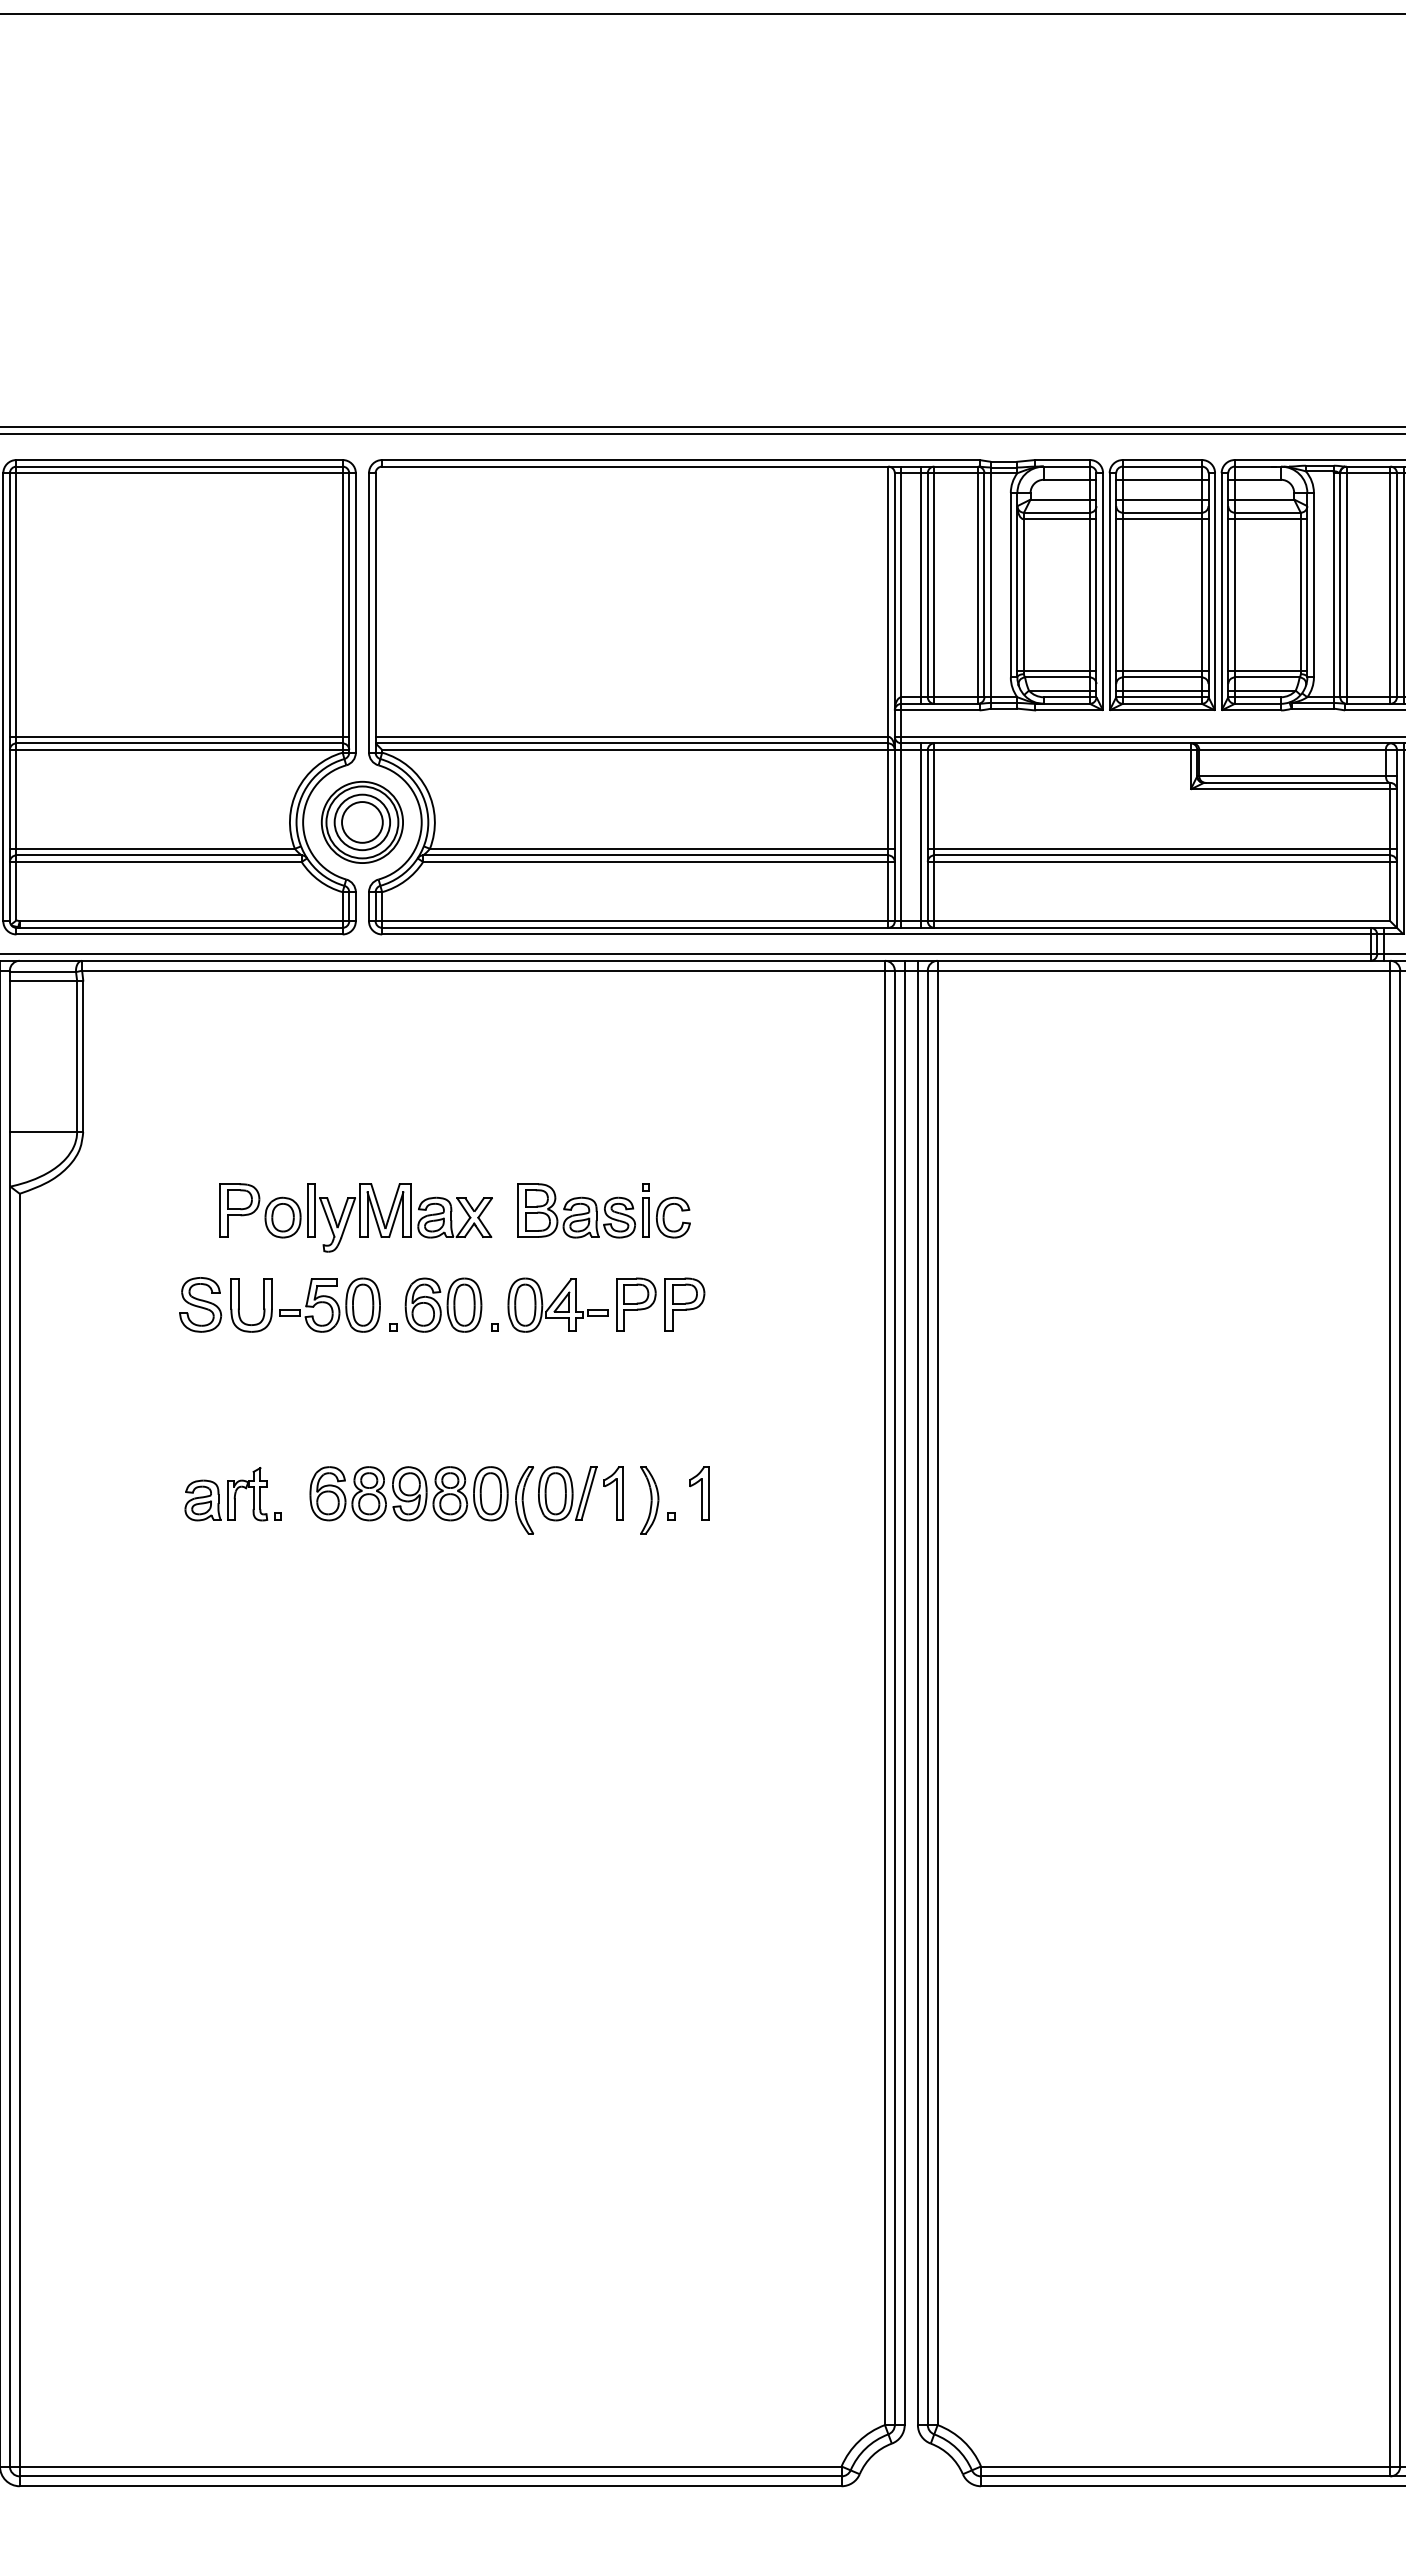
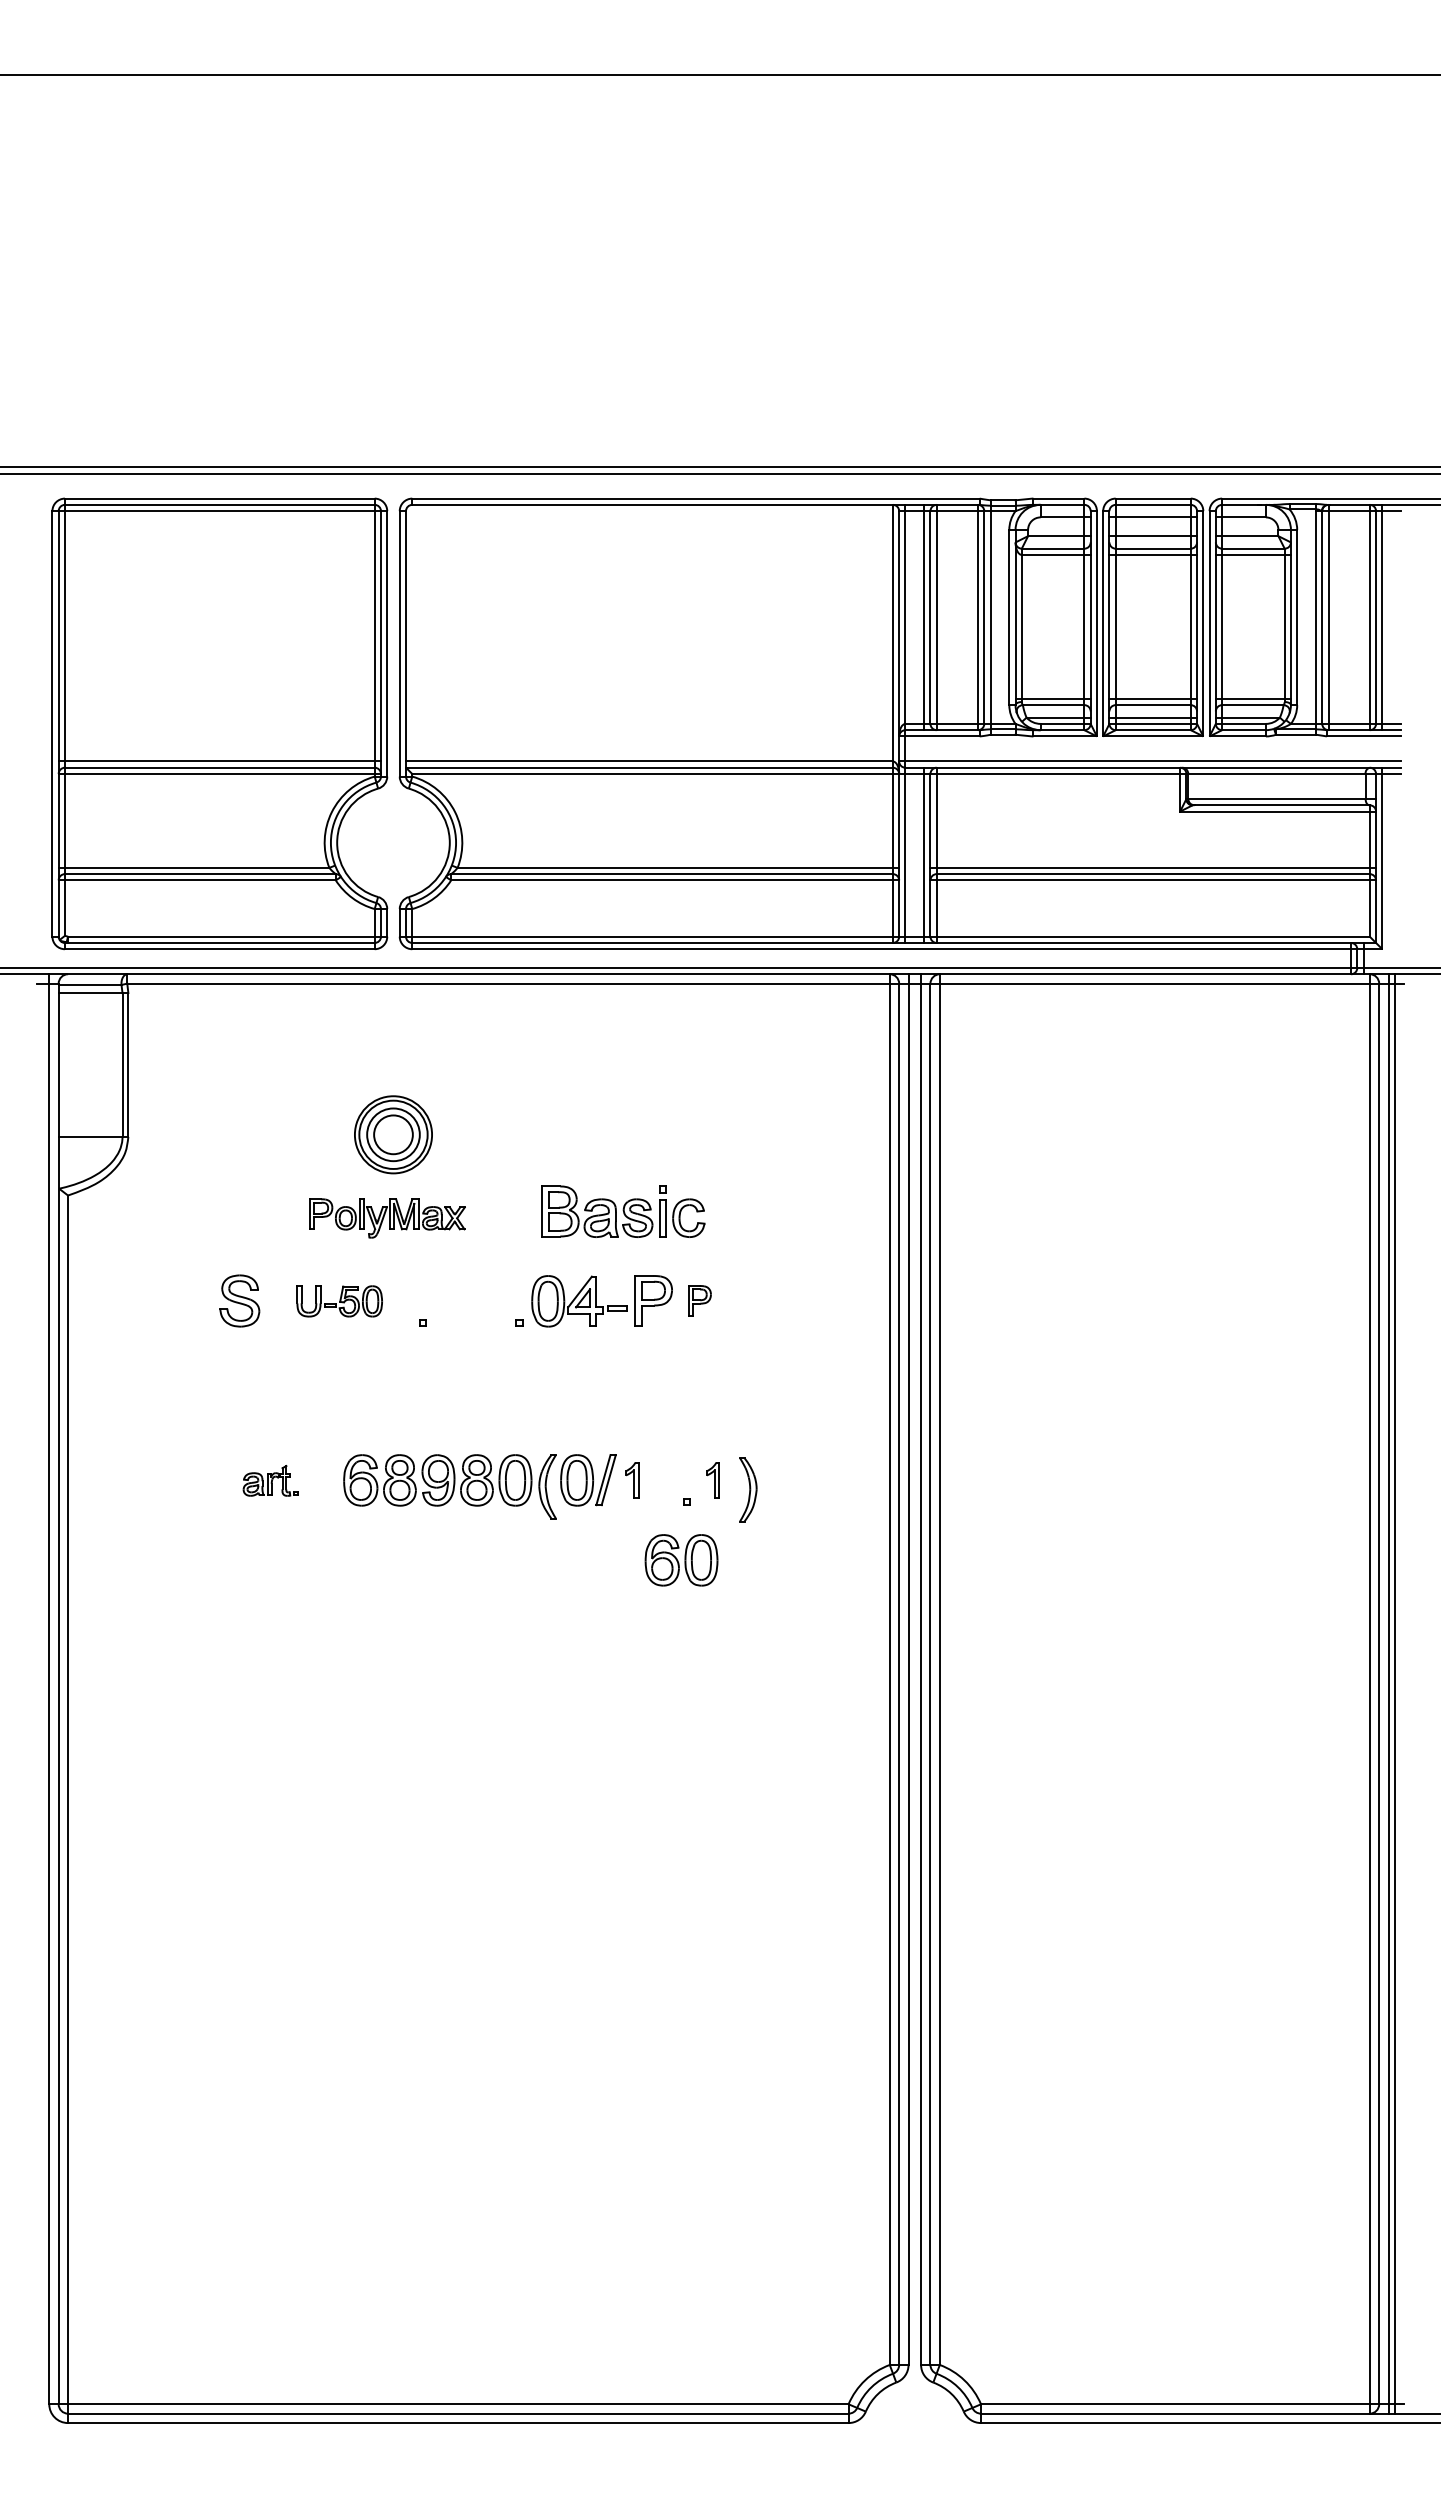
part: (362, 822) -> (393, 1134), moved
part: (356, 1217) -> (387, 1218), size x0.6
part: (684, 1304) -> (699, 1300), size x0.6
part: (305, 1305) -> (339, 1301), size x0.6
part: (443, 1305) -> (681, 1560), moved
part: (613, 1492) -> (631, 1479), size x0.7
part: (698, 1492) -> (712, 1479), size x0.7
part: (232, 1493) -> (270, 1480), size x0.6
part: (649, 1500) -> (748, 1489), moved

